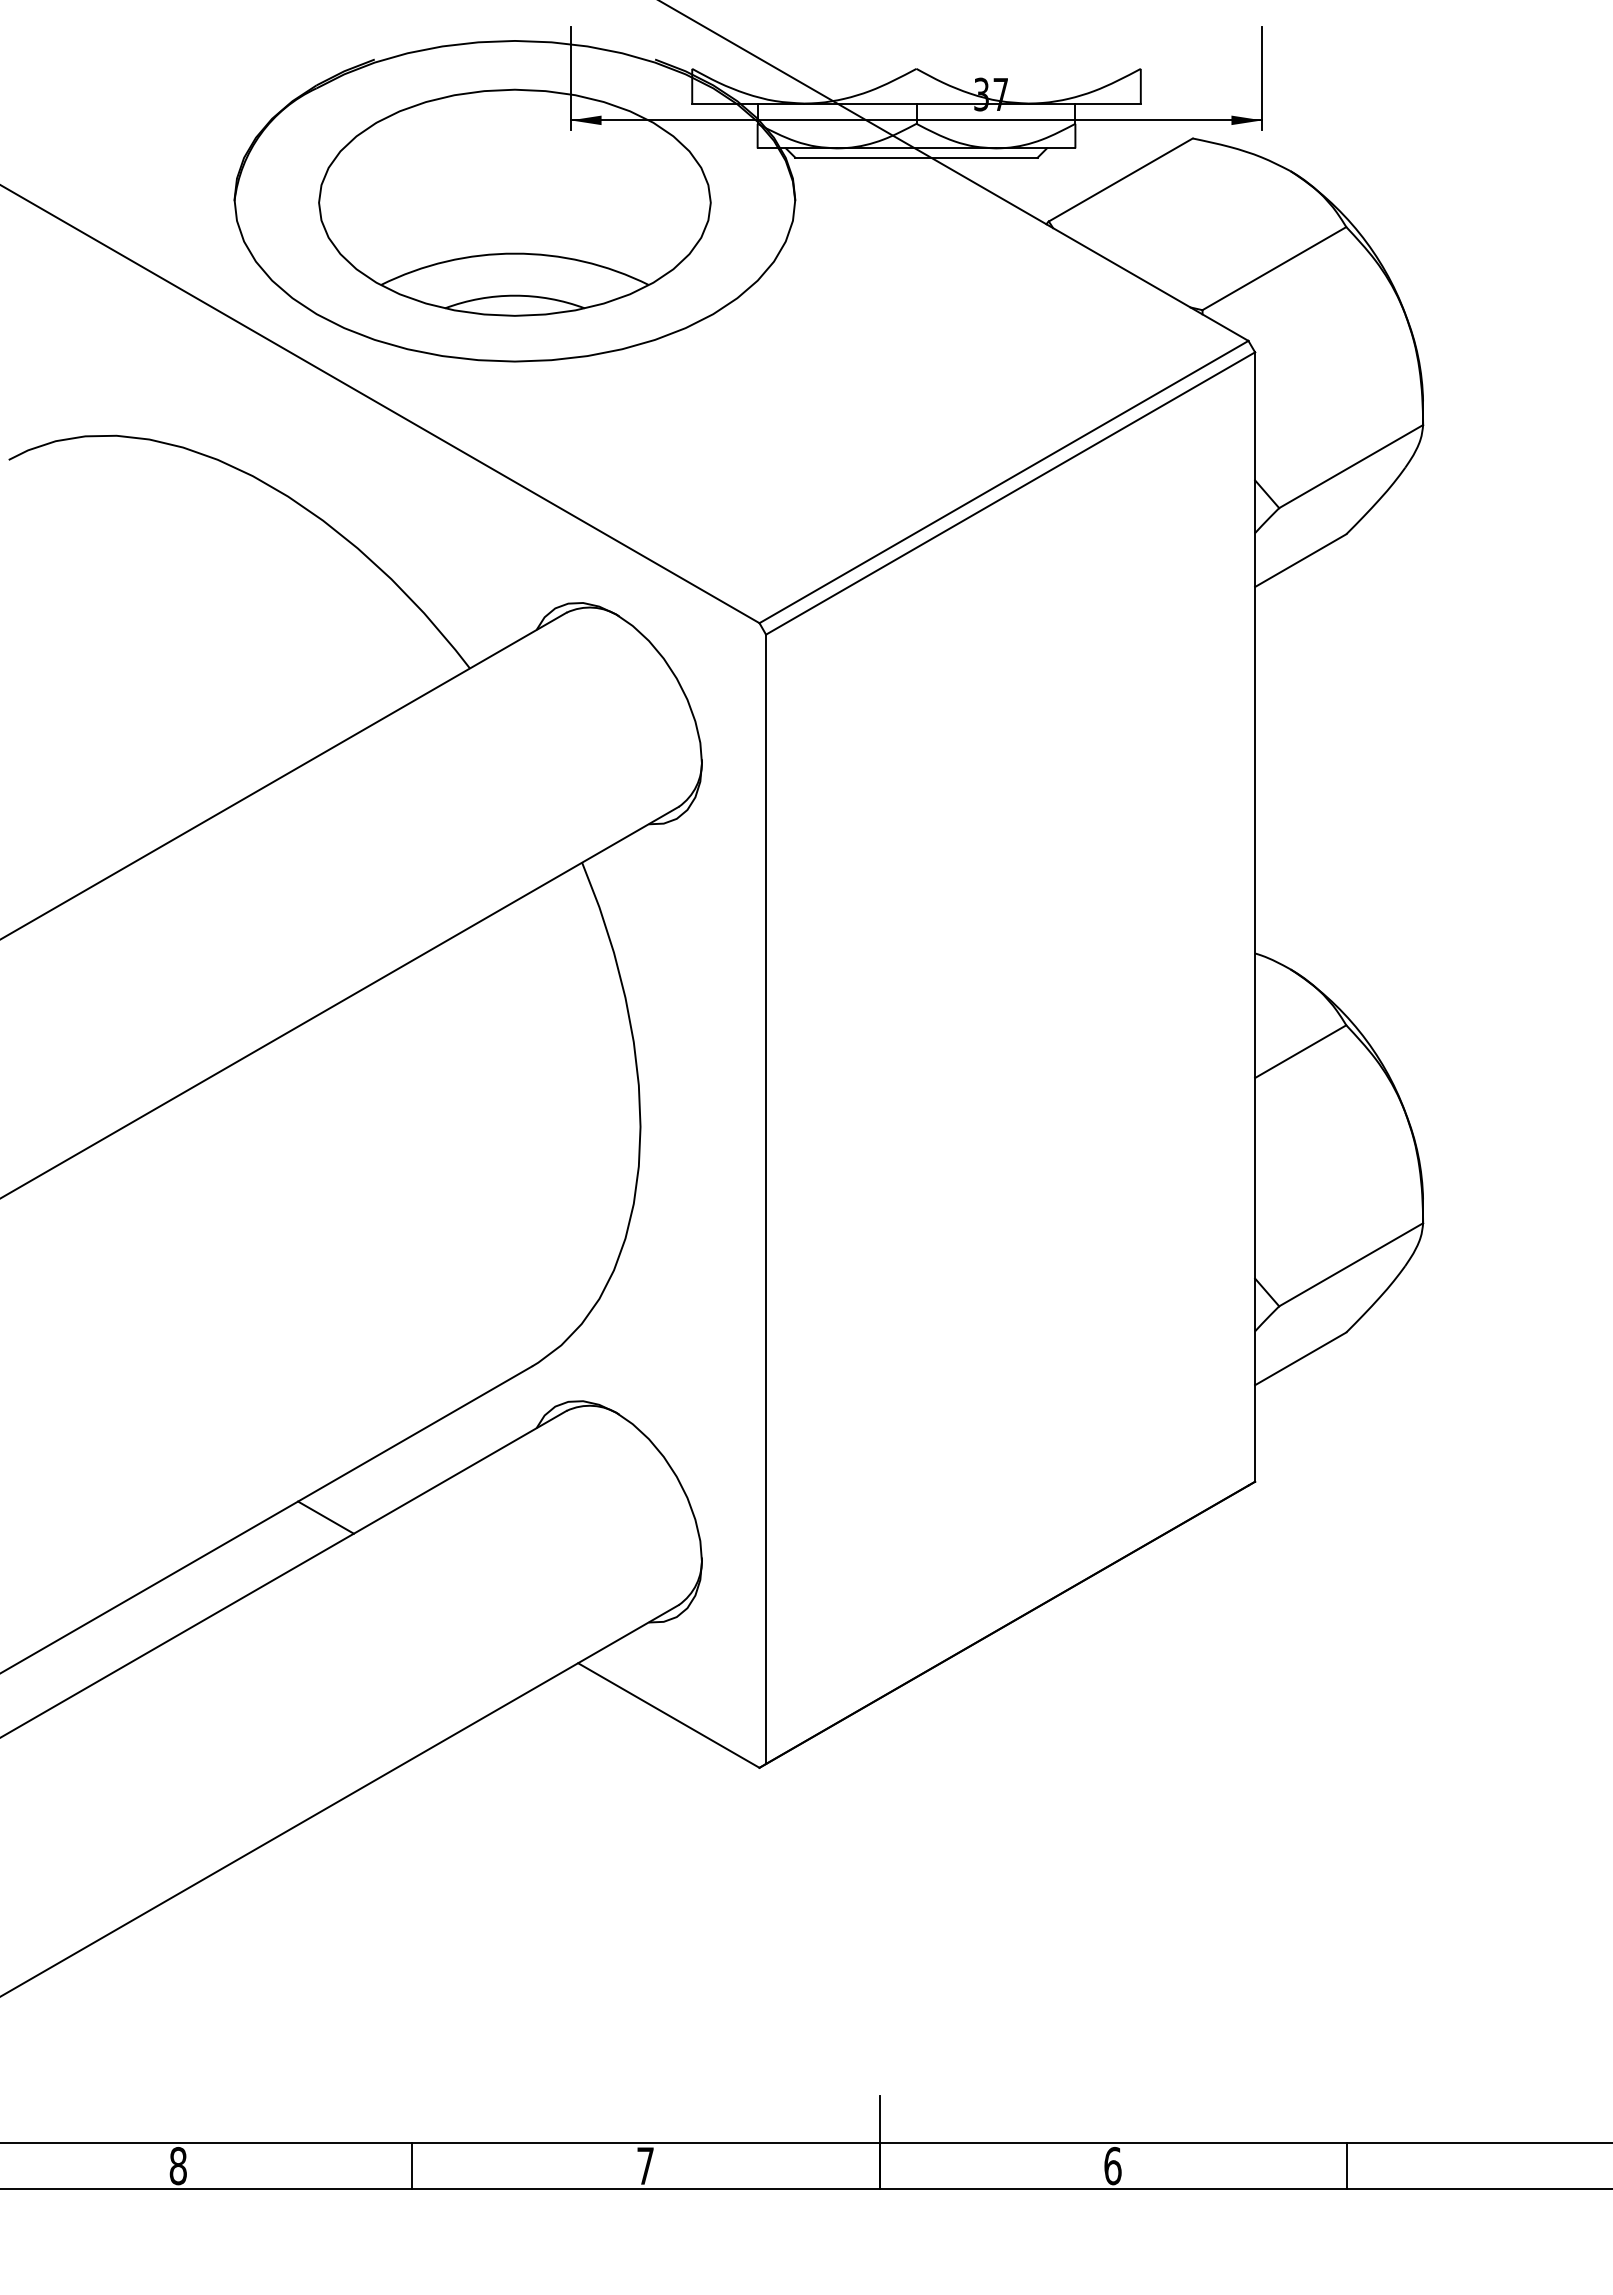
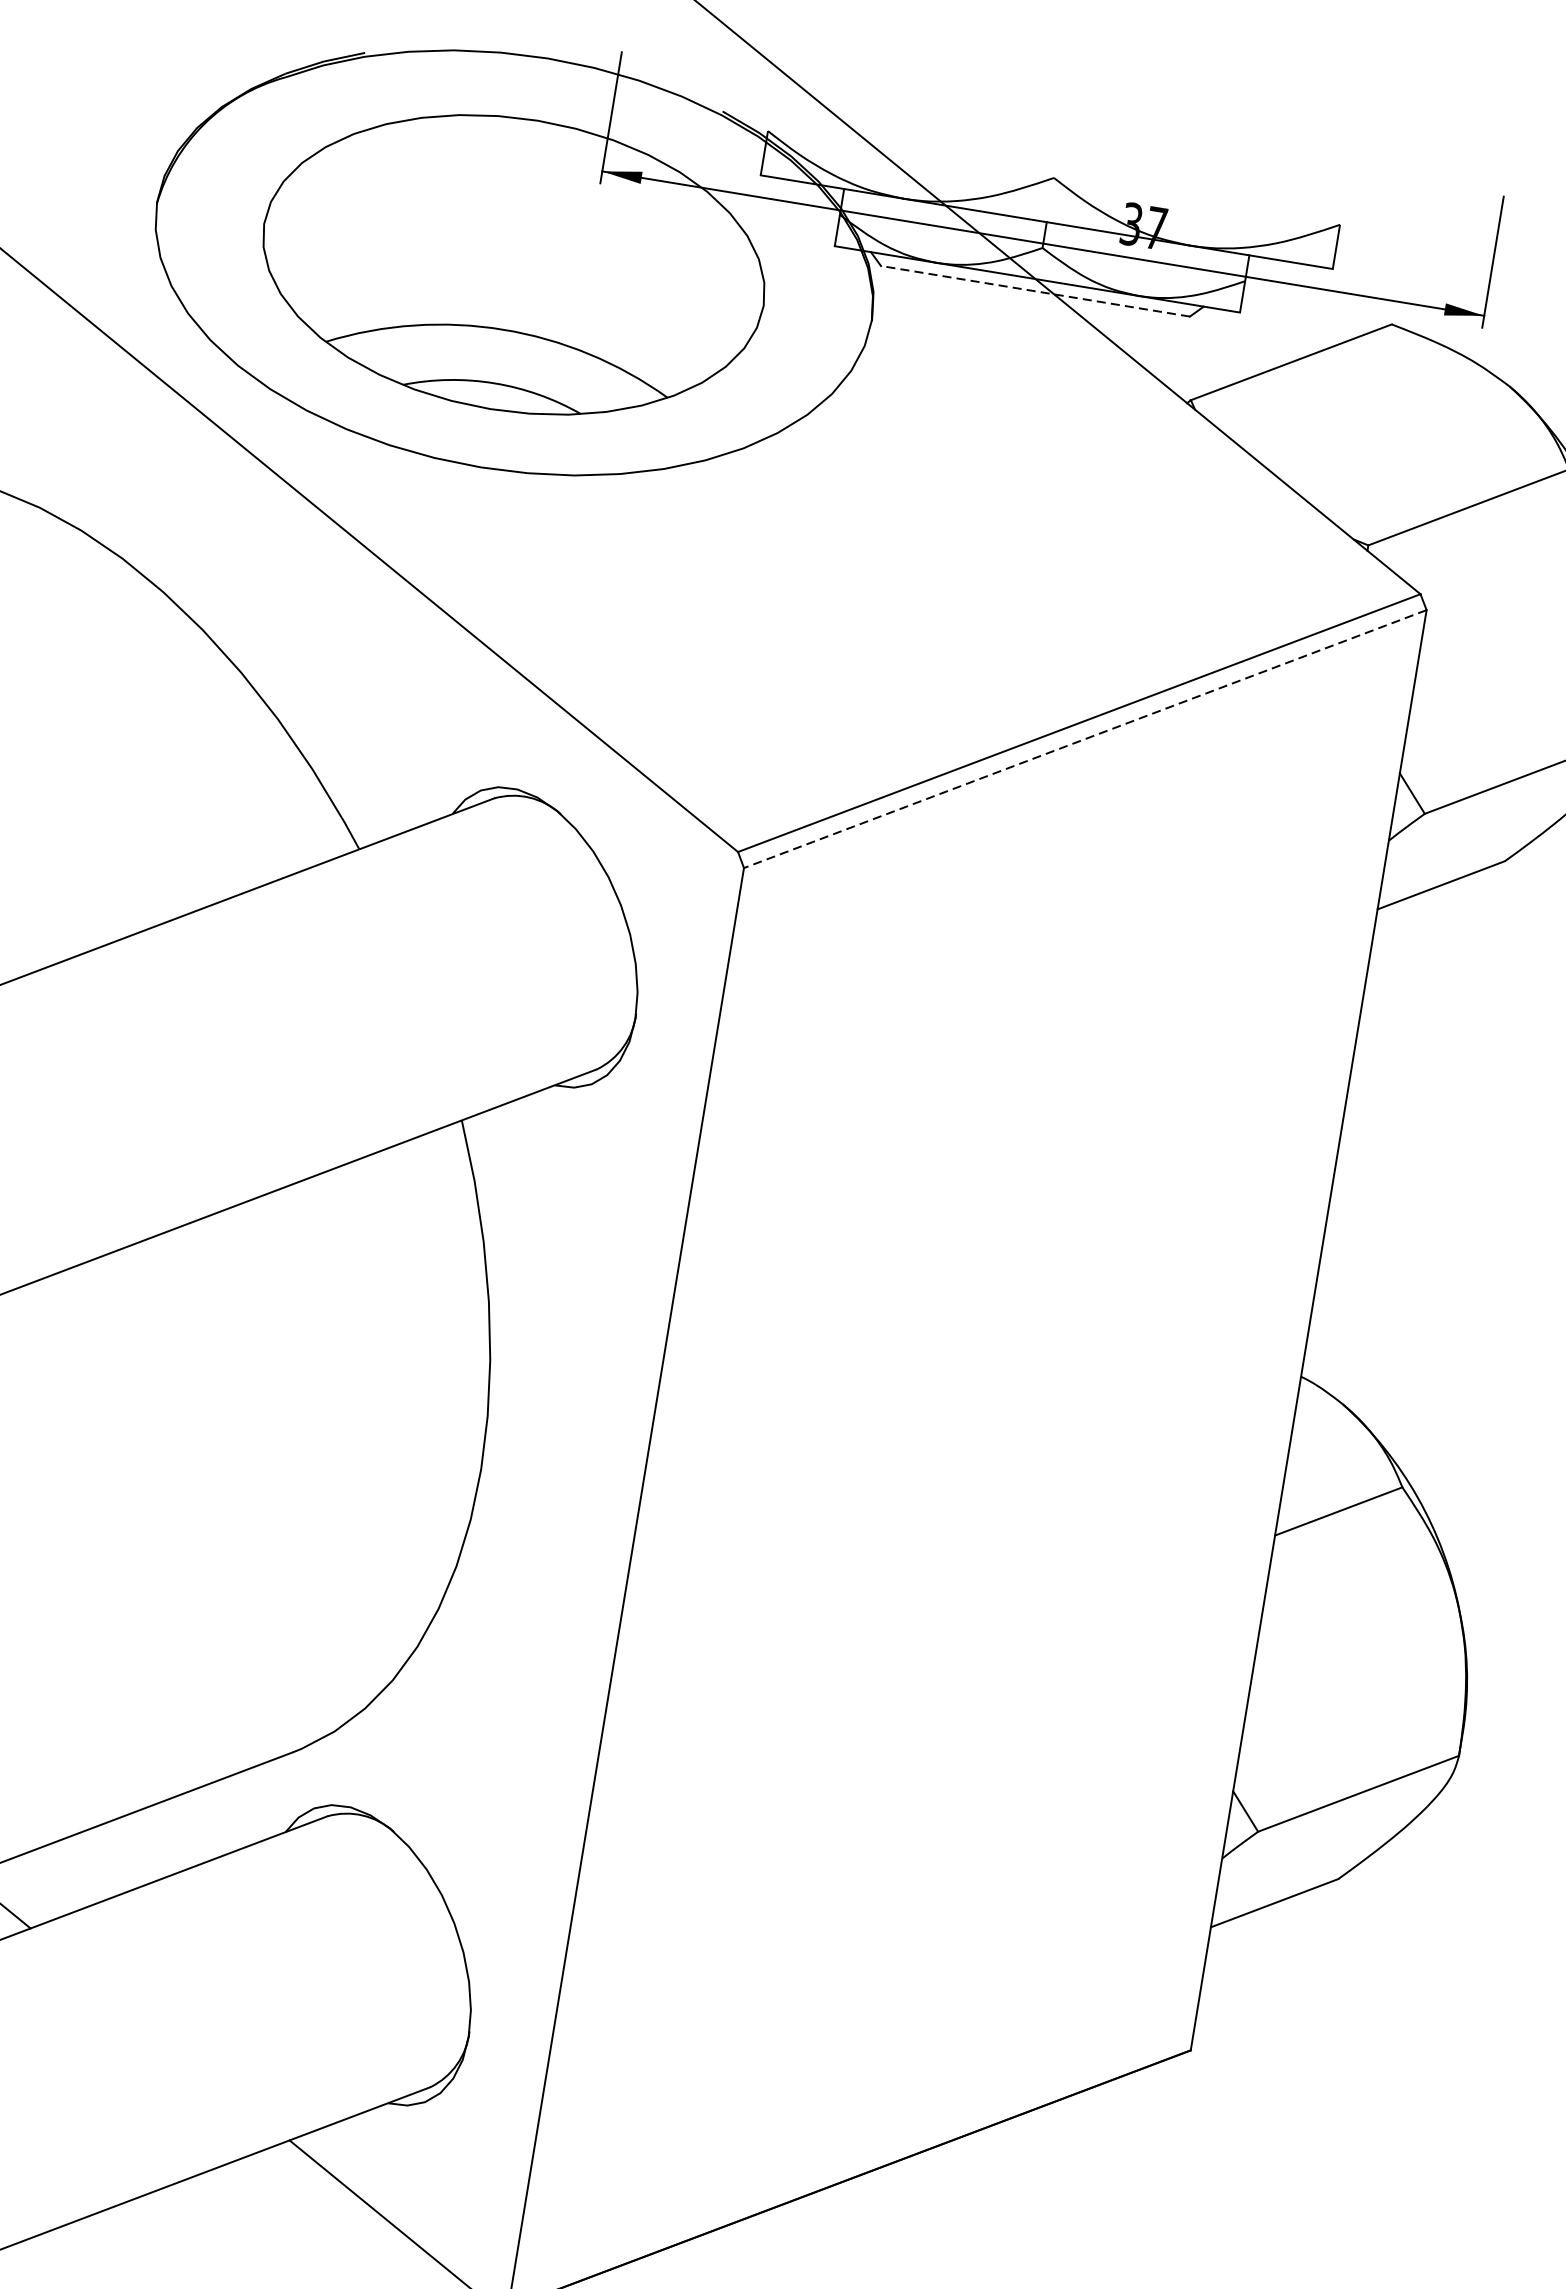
line: (916, 157) -> (1035, 290), solid -> dashed
line: (1010, 493) -> (1085, 739), solid -> dashed

